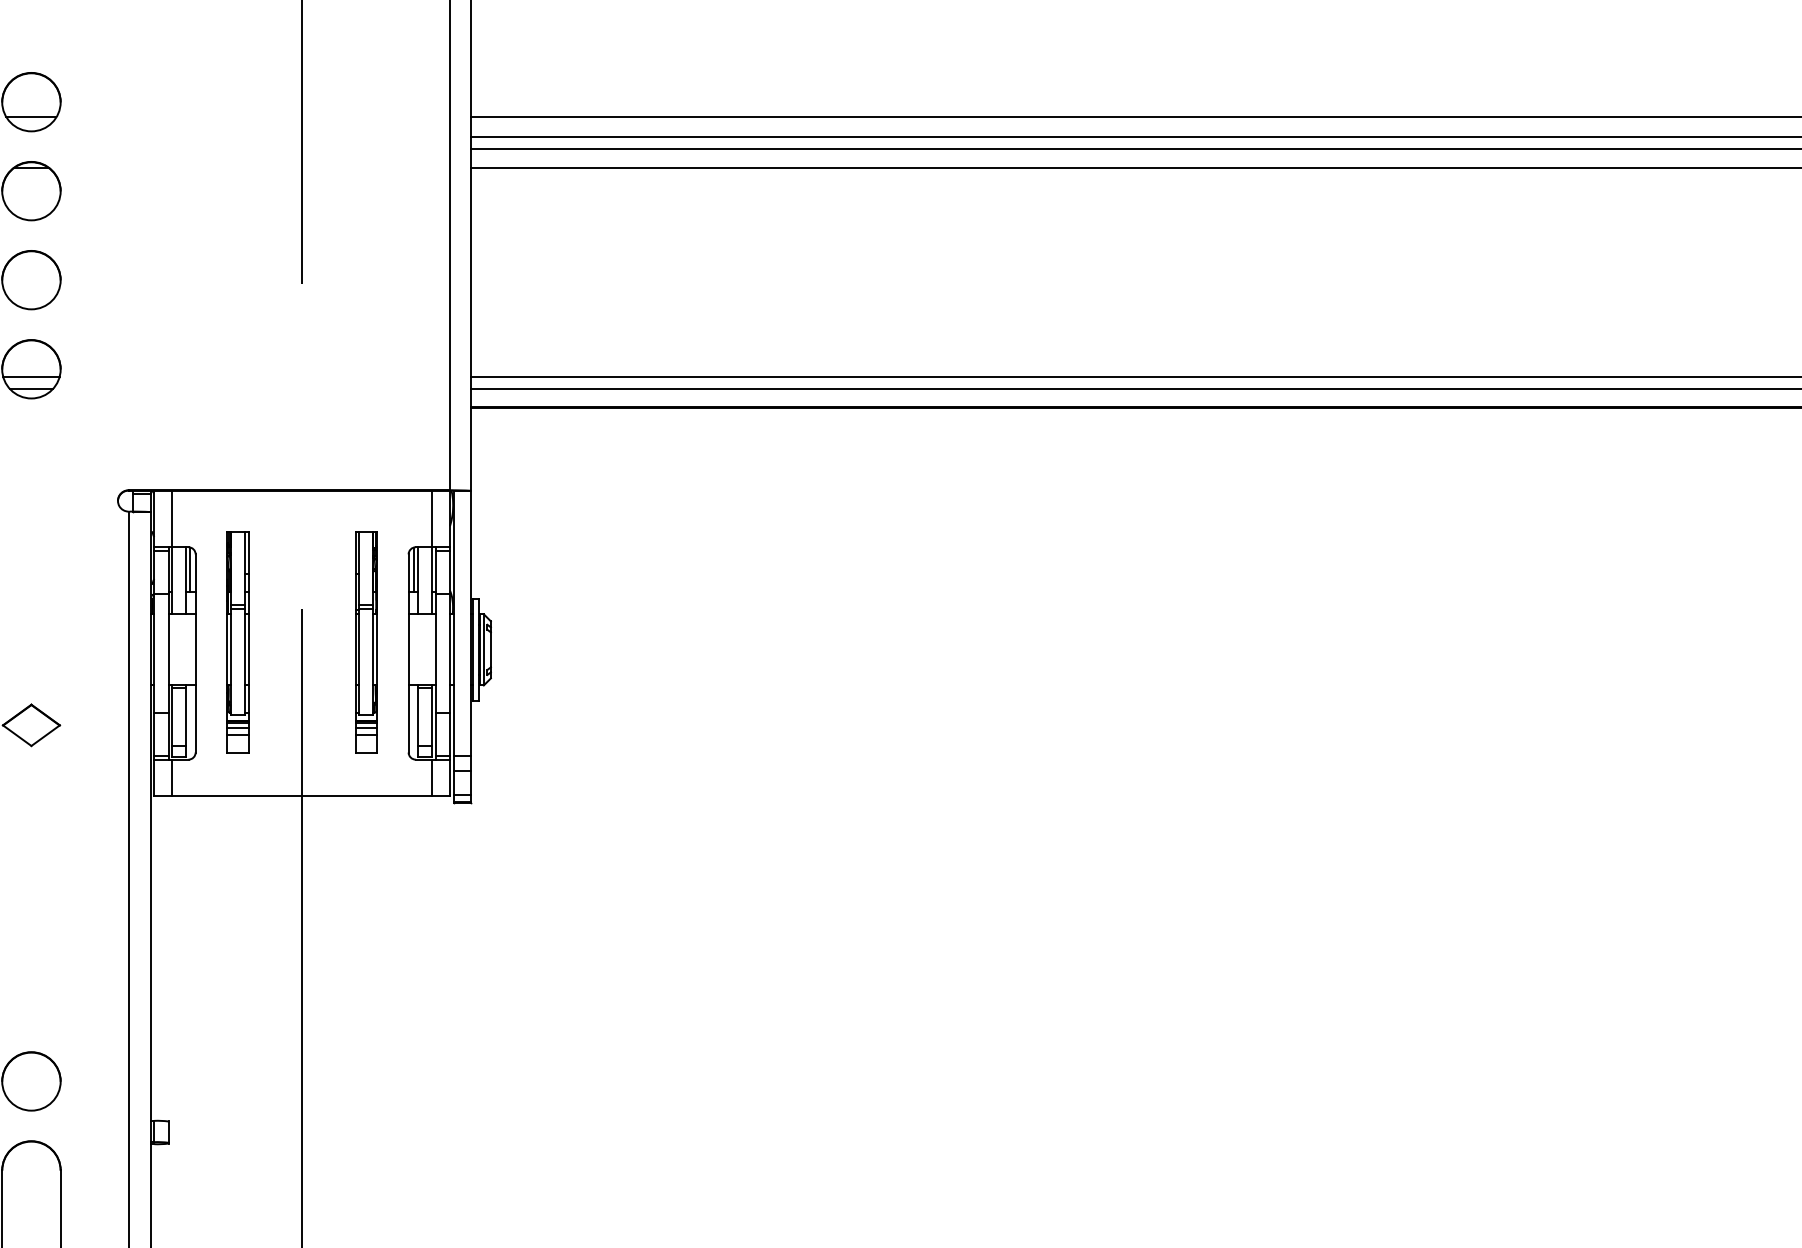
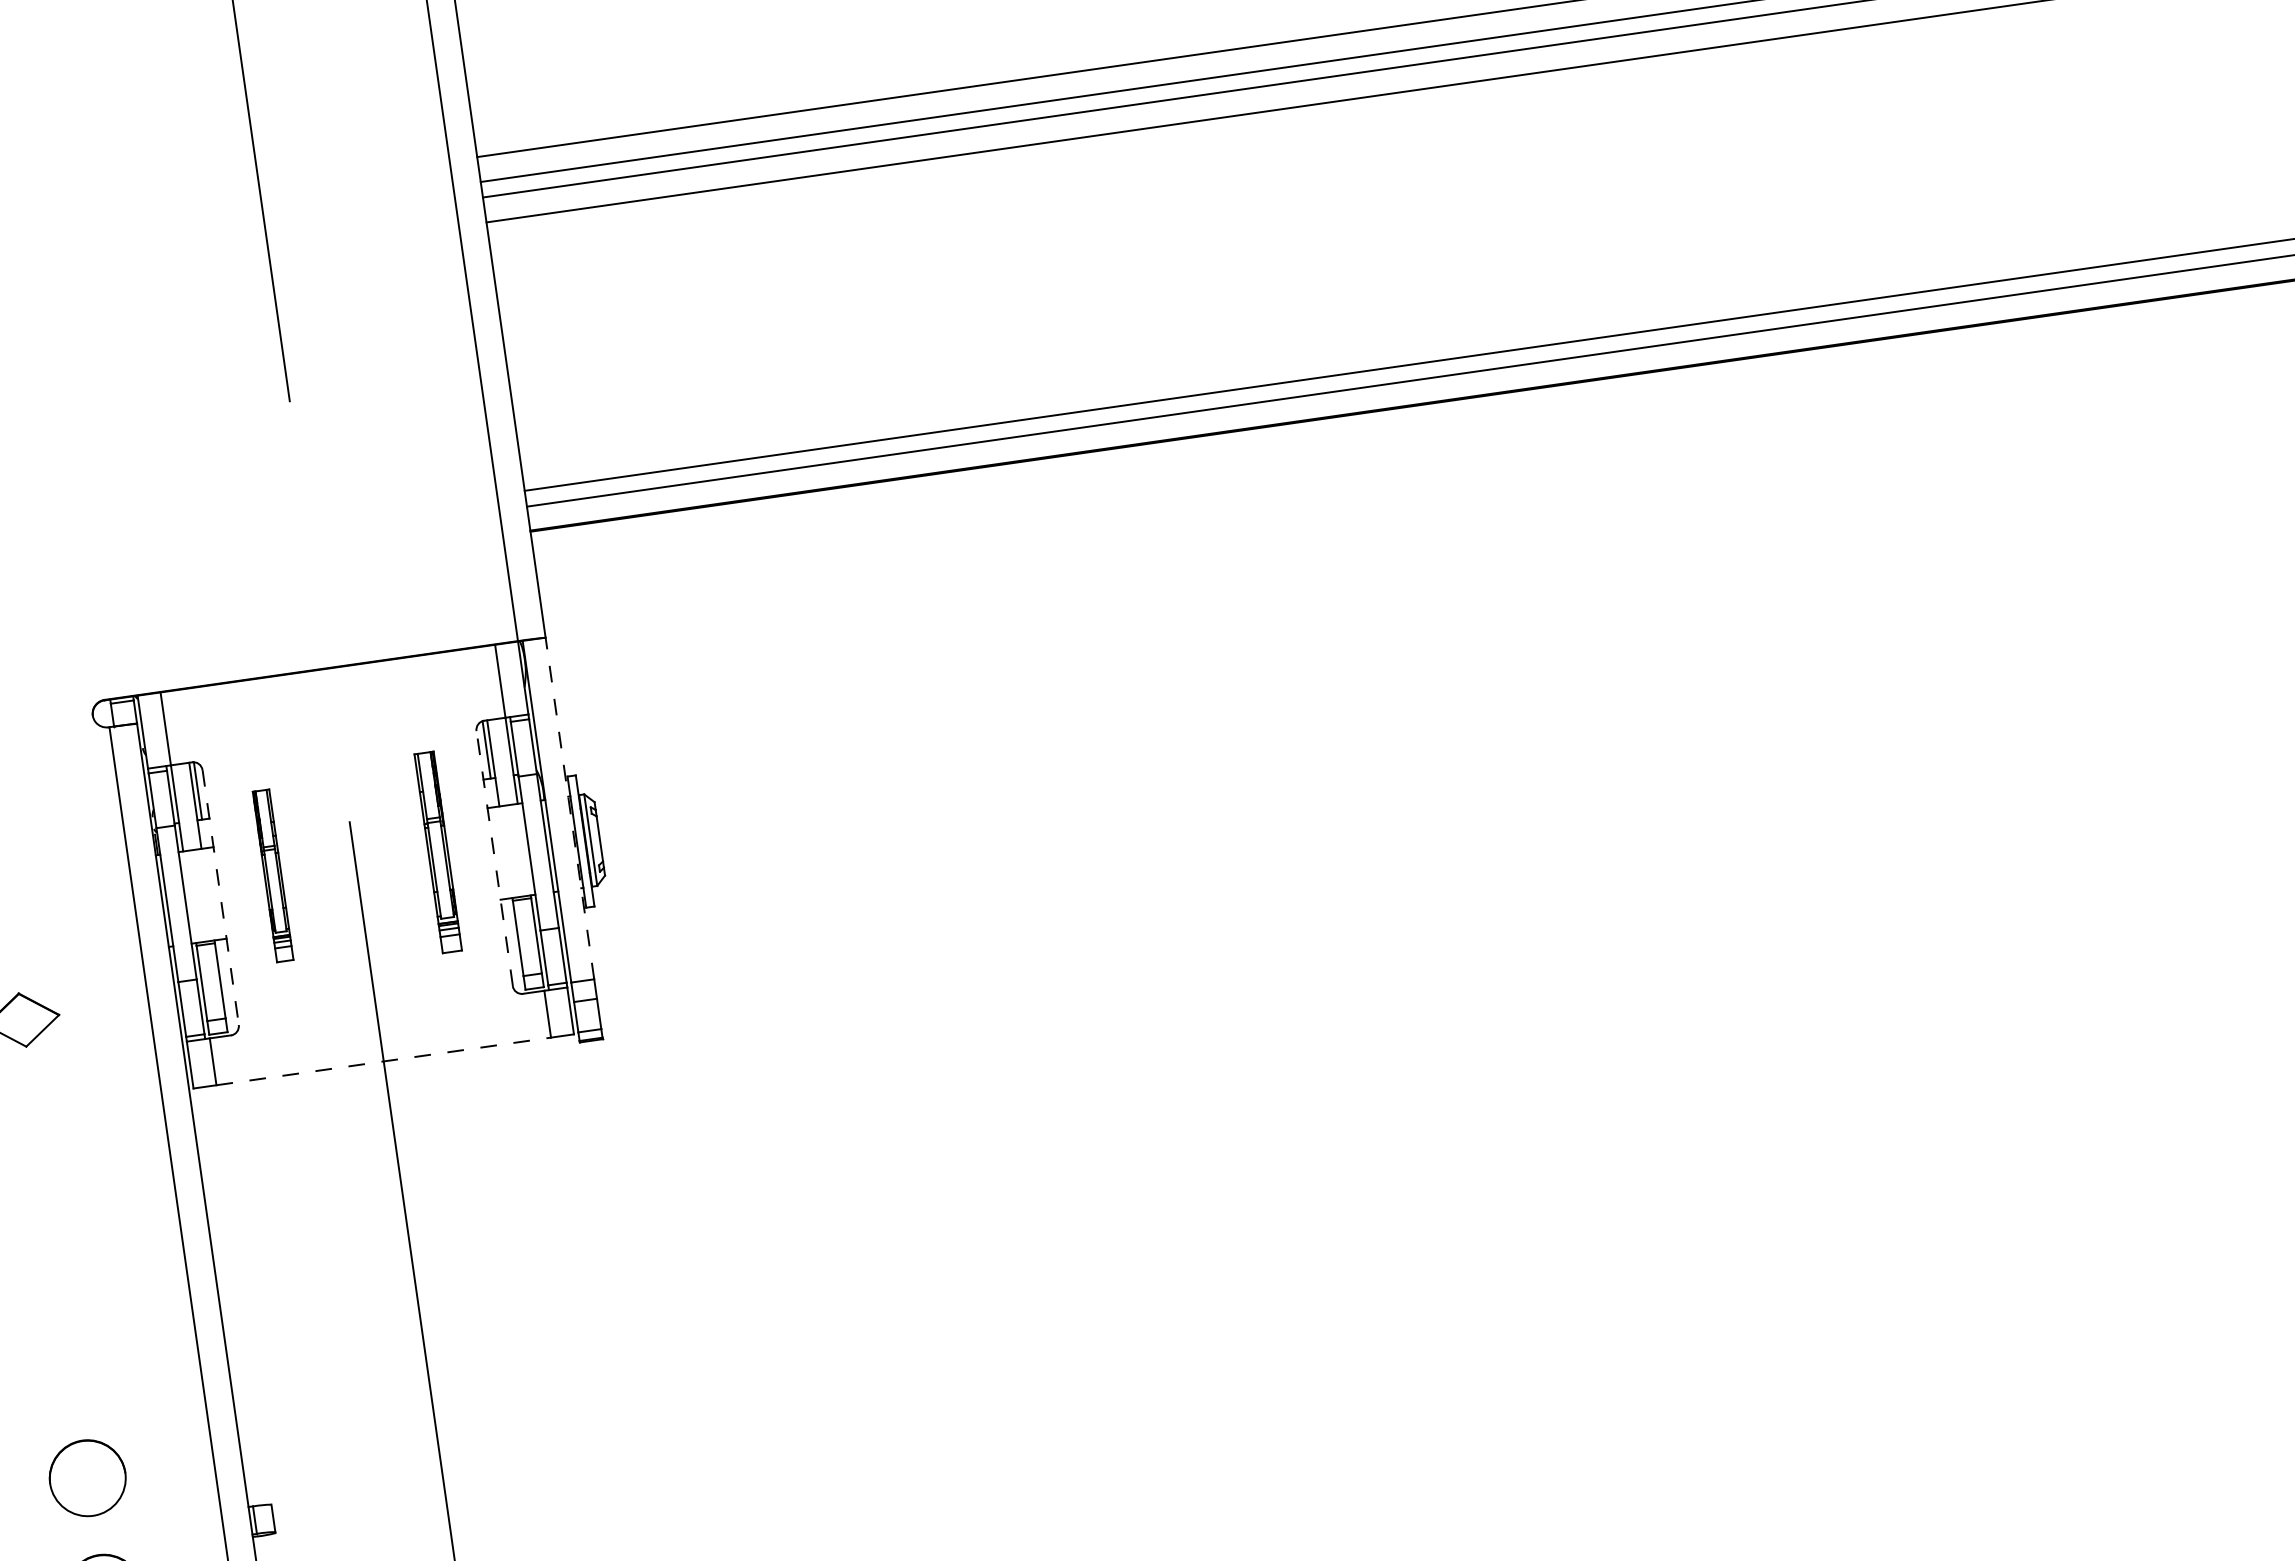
line: (471, 623) -> (570, 808), solid -> dashed
part: (237, 642) -> (272, 875), size x0.6
part: (366, 642) -> (438, 852), size x0.7
line: (408, 652) -> (494, 857), solid -> dashed
line: (195, 653) -> (220, 897), solid -> dashed
line: (302, 795) -> (384, 1060), solid -> dashed

